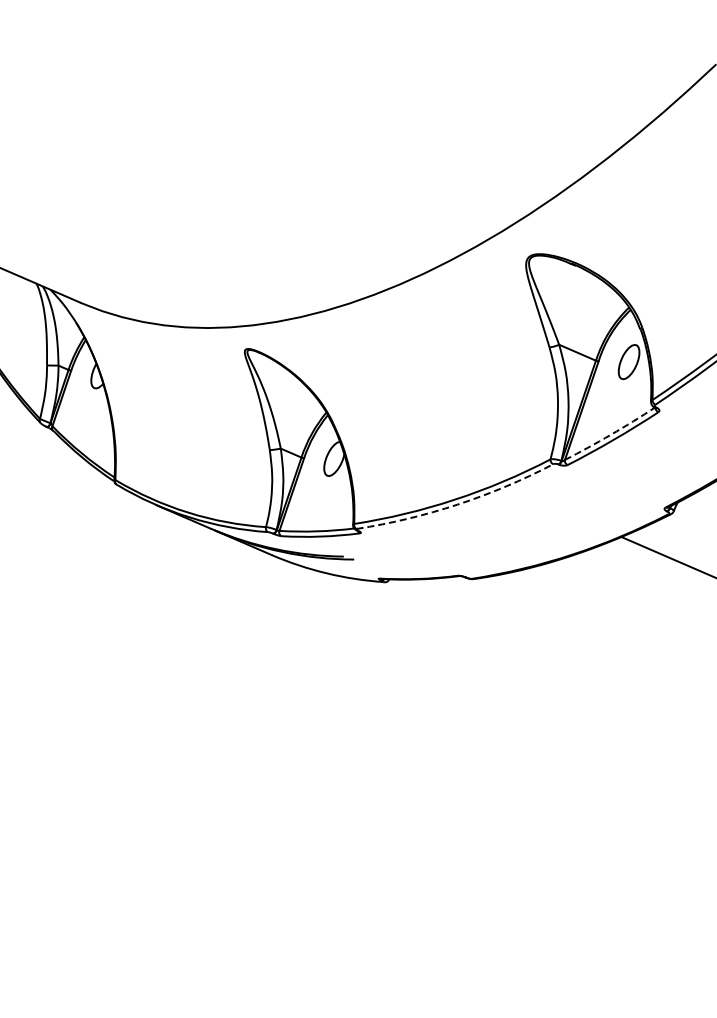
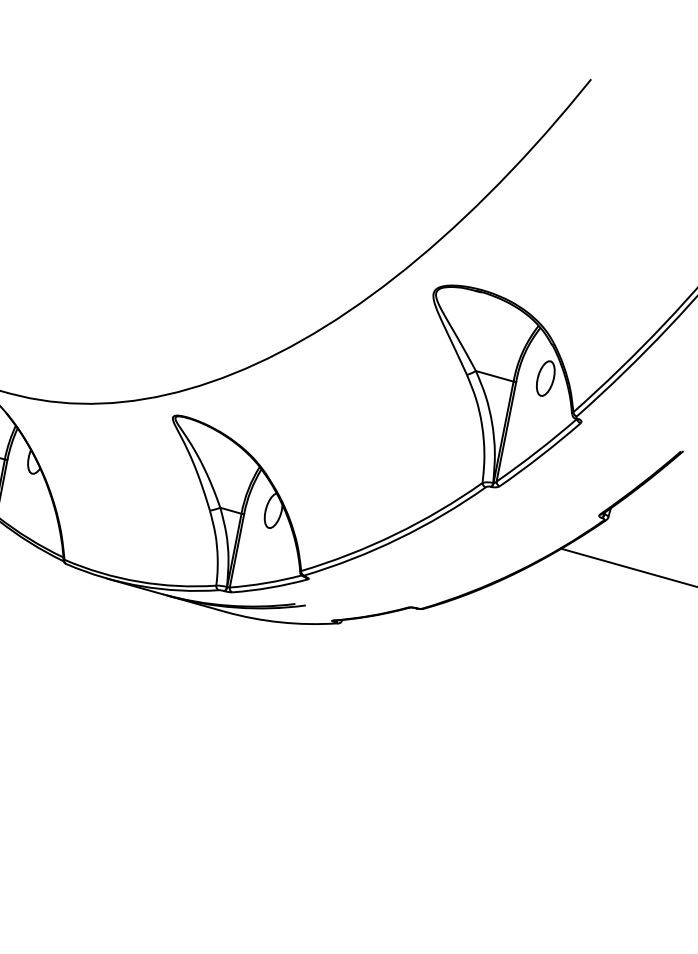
arc: (610, 434) -> (537, 451), dashed -> solid
arc: (457, 504) -> (398, 538), dashed -> solid

